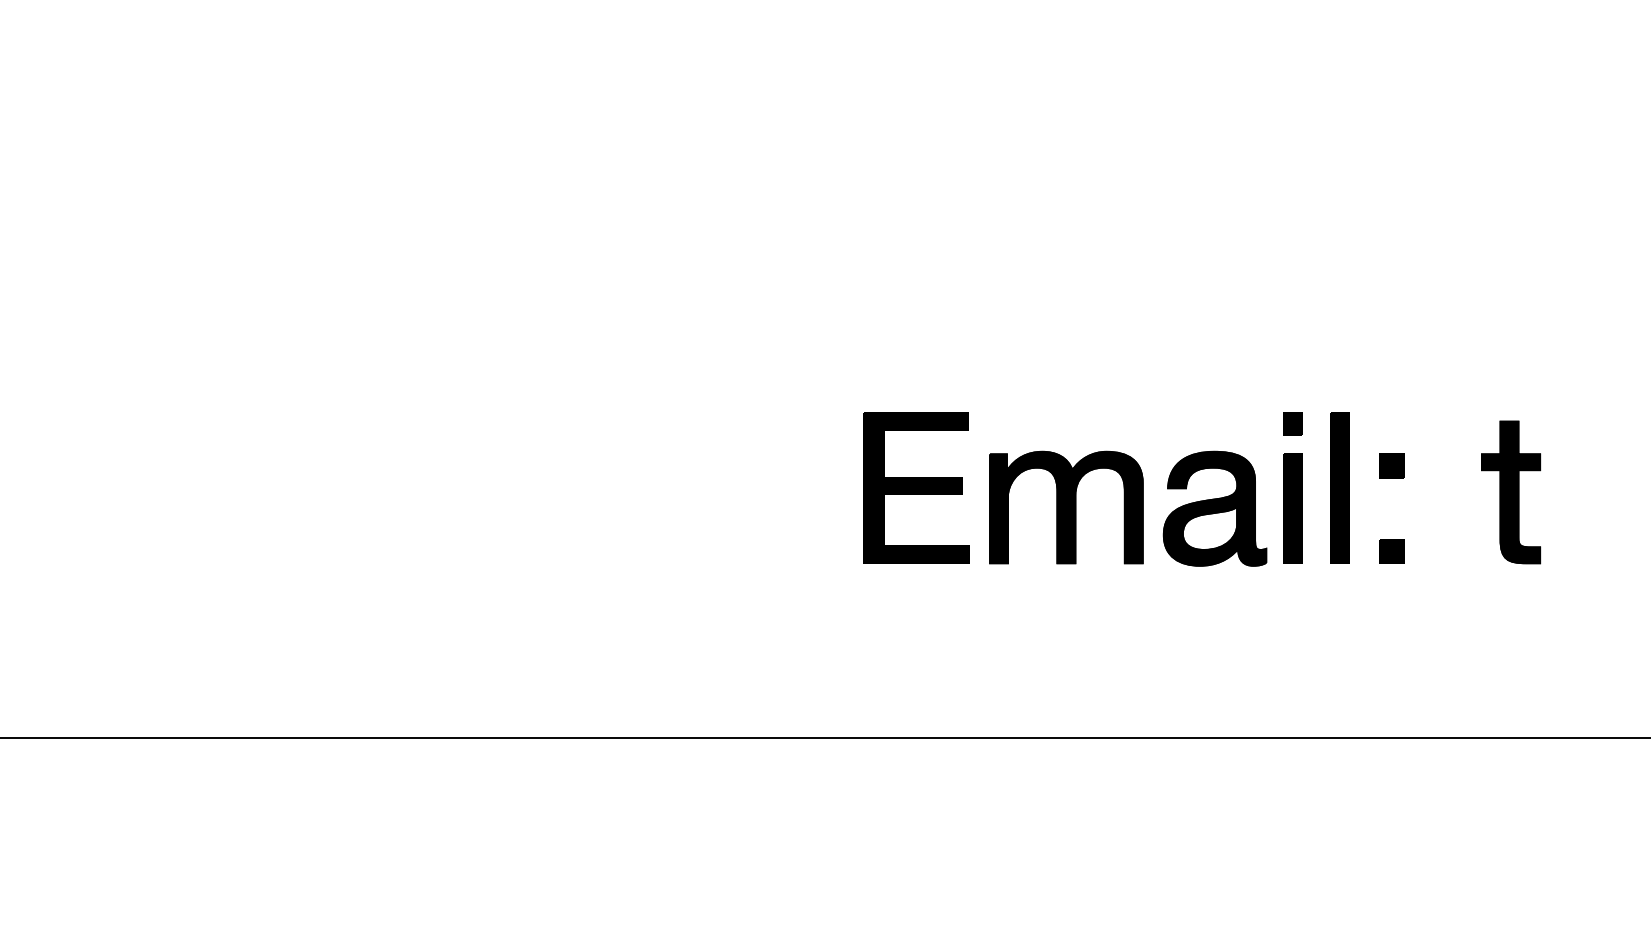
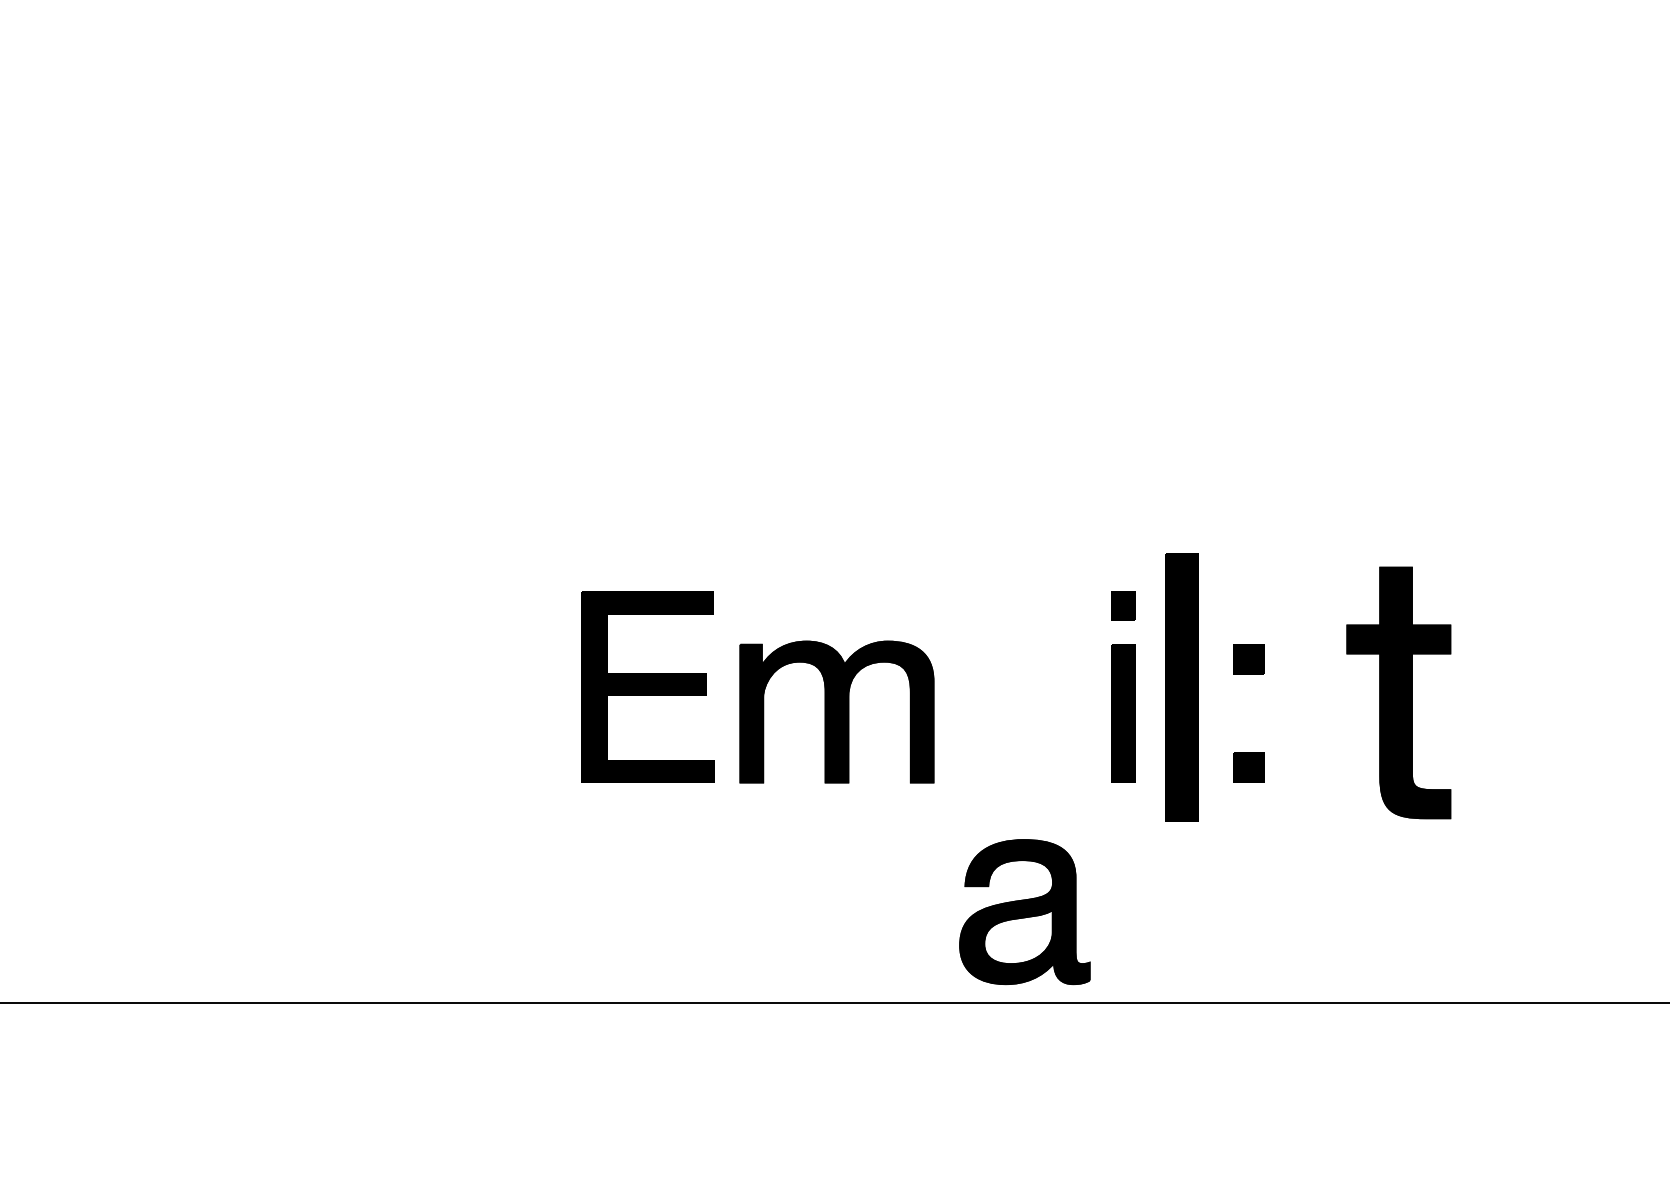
part: (1339, 487) -> (1182, 686), size x1.4
part: (1511, 492) -> (1399, 693), size x1.4
part: (1214, 508) -> (1024, 911), moved

